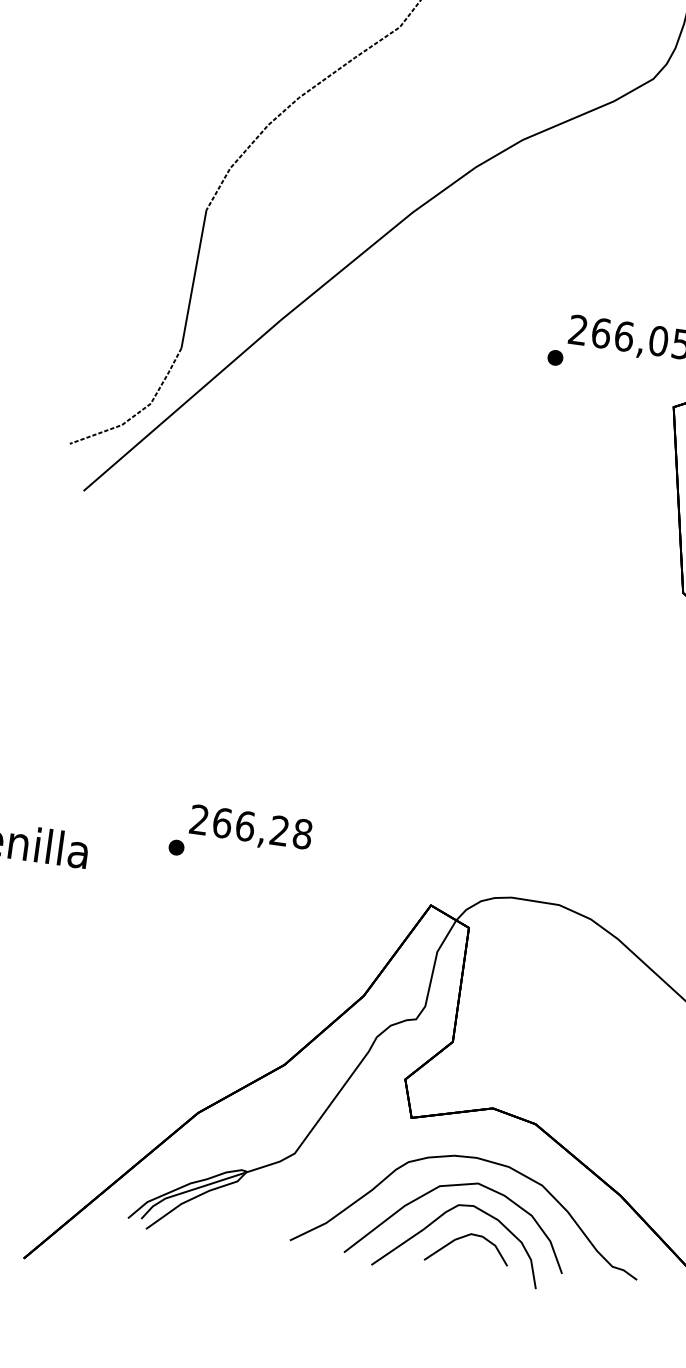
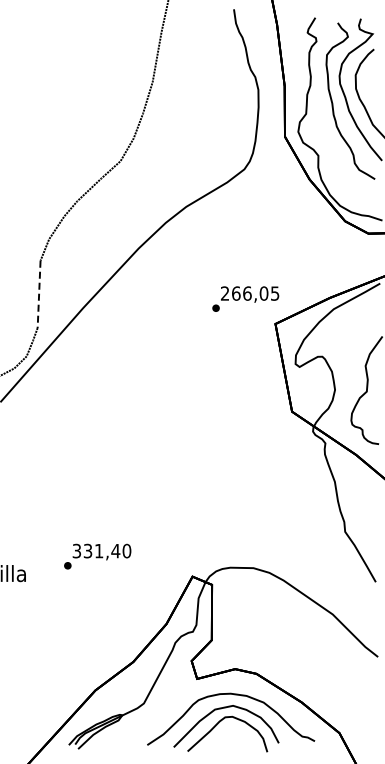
line: (194, 279) -> (39, 294), solid -> dashed
text: (250, 825) -> (101, 550), 266,28 -> 331,40
curve: (462, 1239) -> (229, 733), removed

